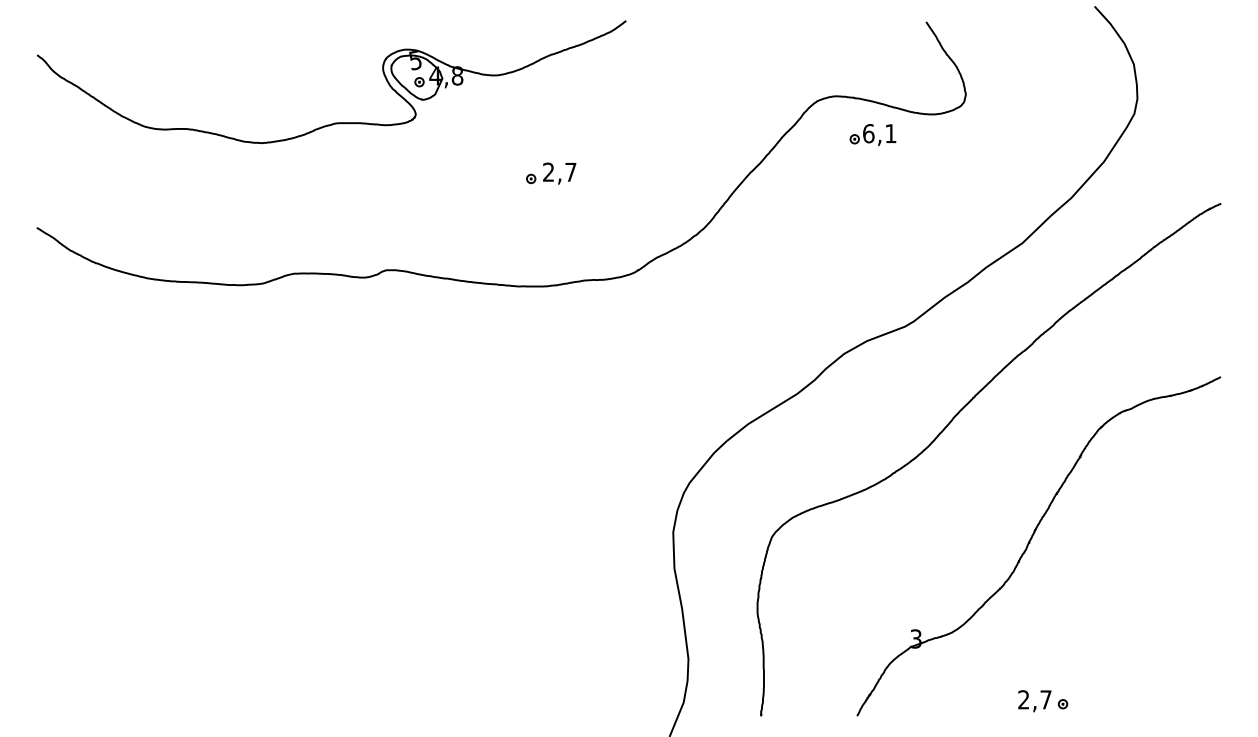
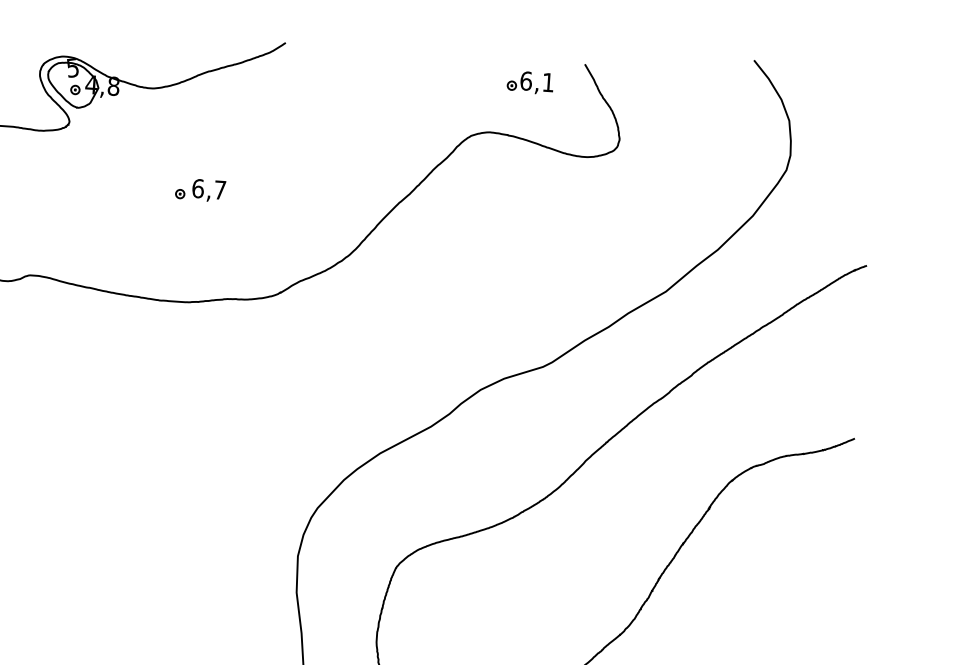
part: (872, 134) -> (529, 82), moved
text: (548, 171) -> (197, 187), 2,7 -> 6,7

